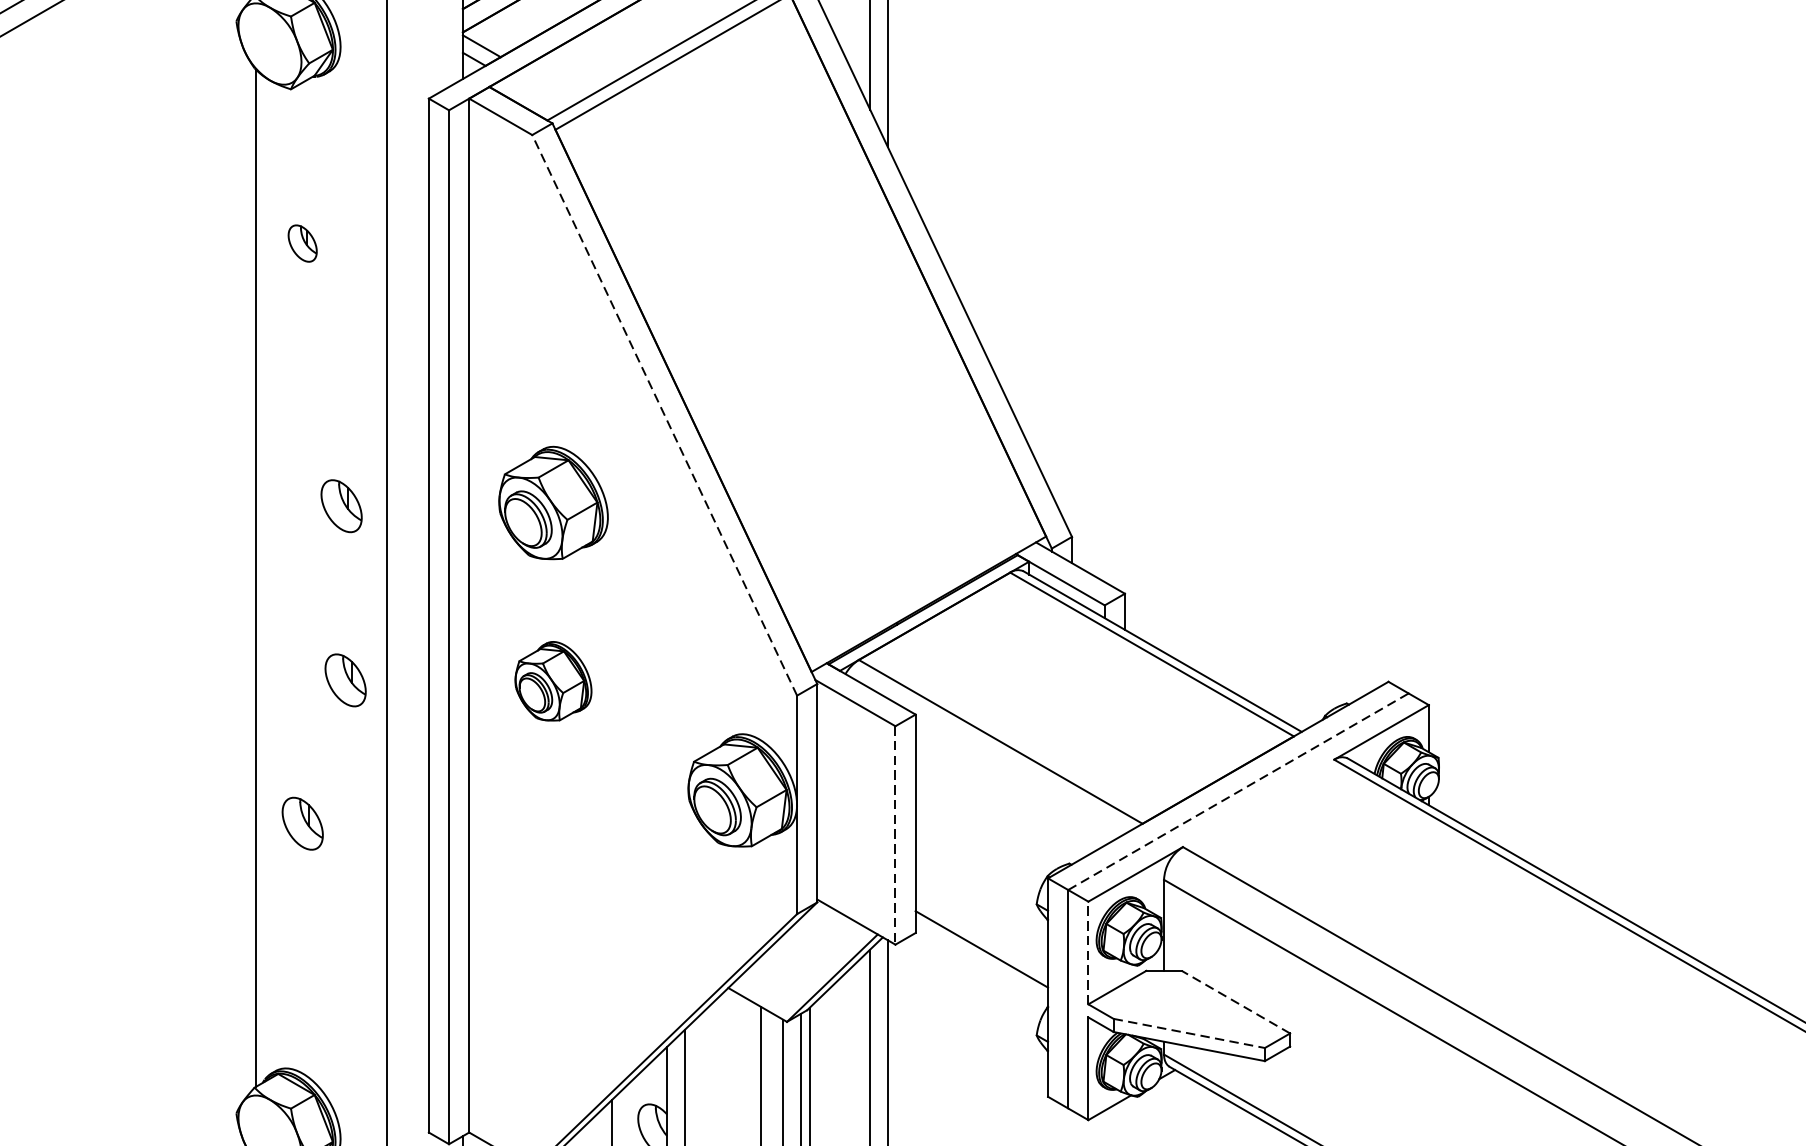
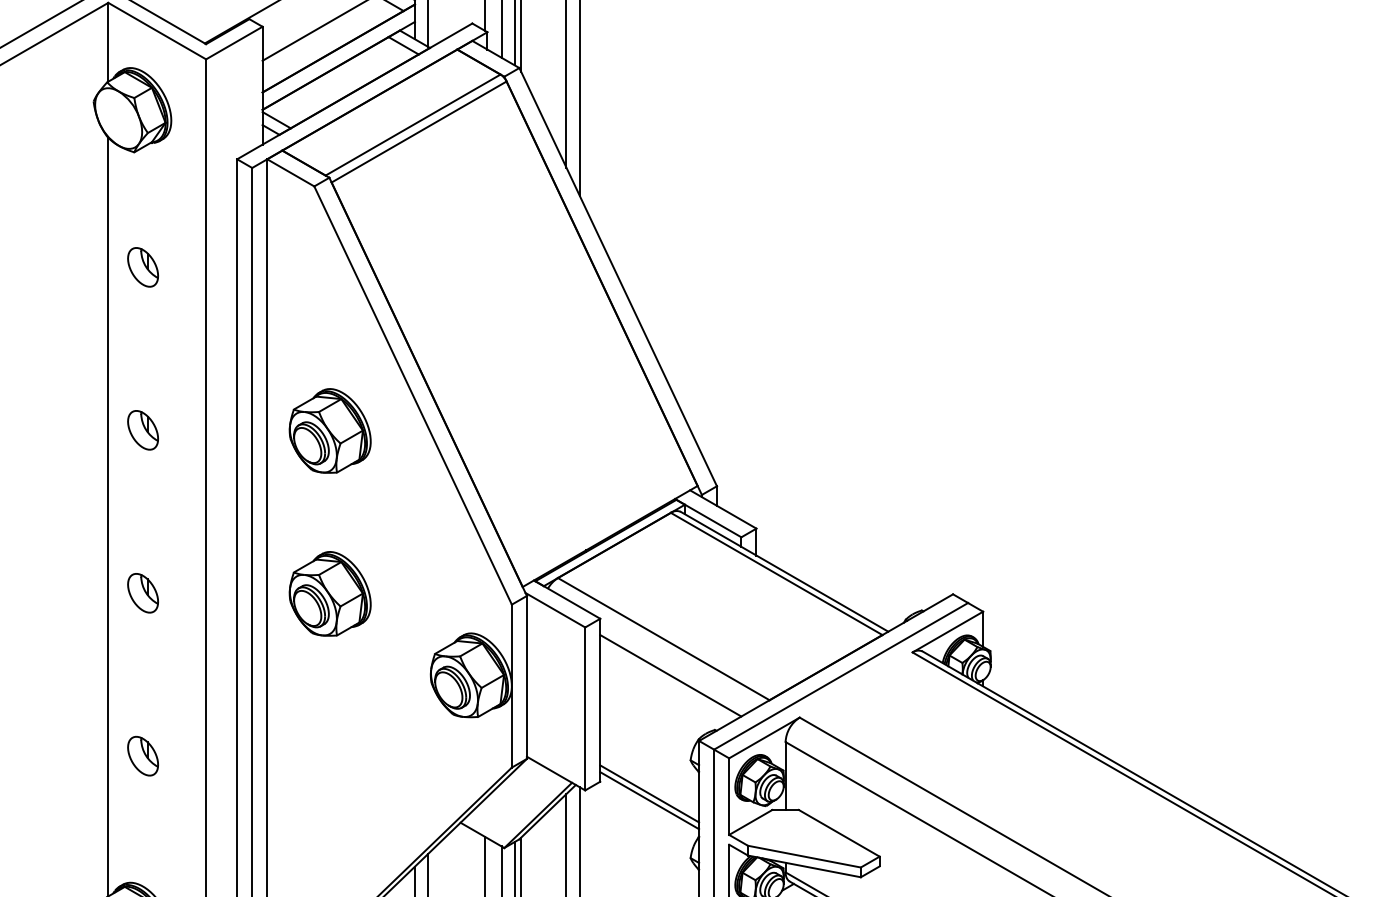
part: (301, 243) -> (142, 267), size x1.43
line: (663, 415) -> (412, 395), dashed -> solid
part: (552, 502) -> (329, 430), moved
part: (340, 506) -> (142, 430), moved
part: (344, 680) -> (142, 593), moved
part: (552, 680) -> (329, 593), size x1.43
line: (1009, 790) -> (670, 675), added
line: (1238, 791) -> (841, 676), dashed -> solid
part: (301, 822) -> (142, 755), moved
line: (895, 836) -> (585, 709), dashed -> solid
line: (1088, 952) -> (729, 796), dashed -> solid
line: (981, 958) -> (649, 800), added
line: (1236, 1002) -> (839, 833), dashed -> solid
line: (1189, 1033) -> (804, 856), dashed -> solid

